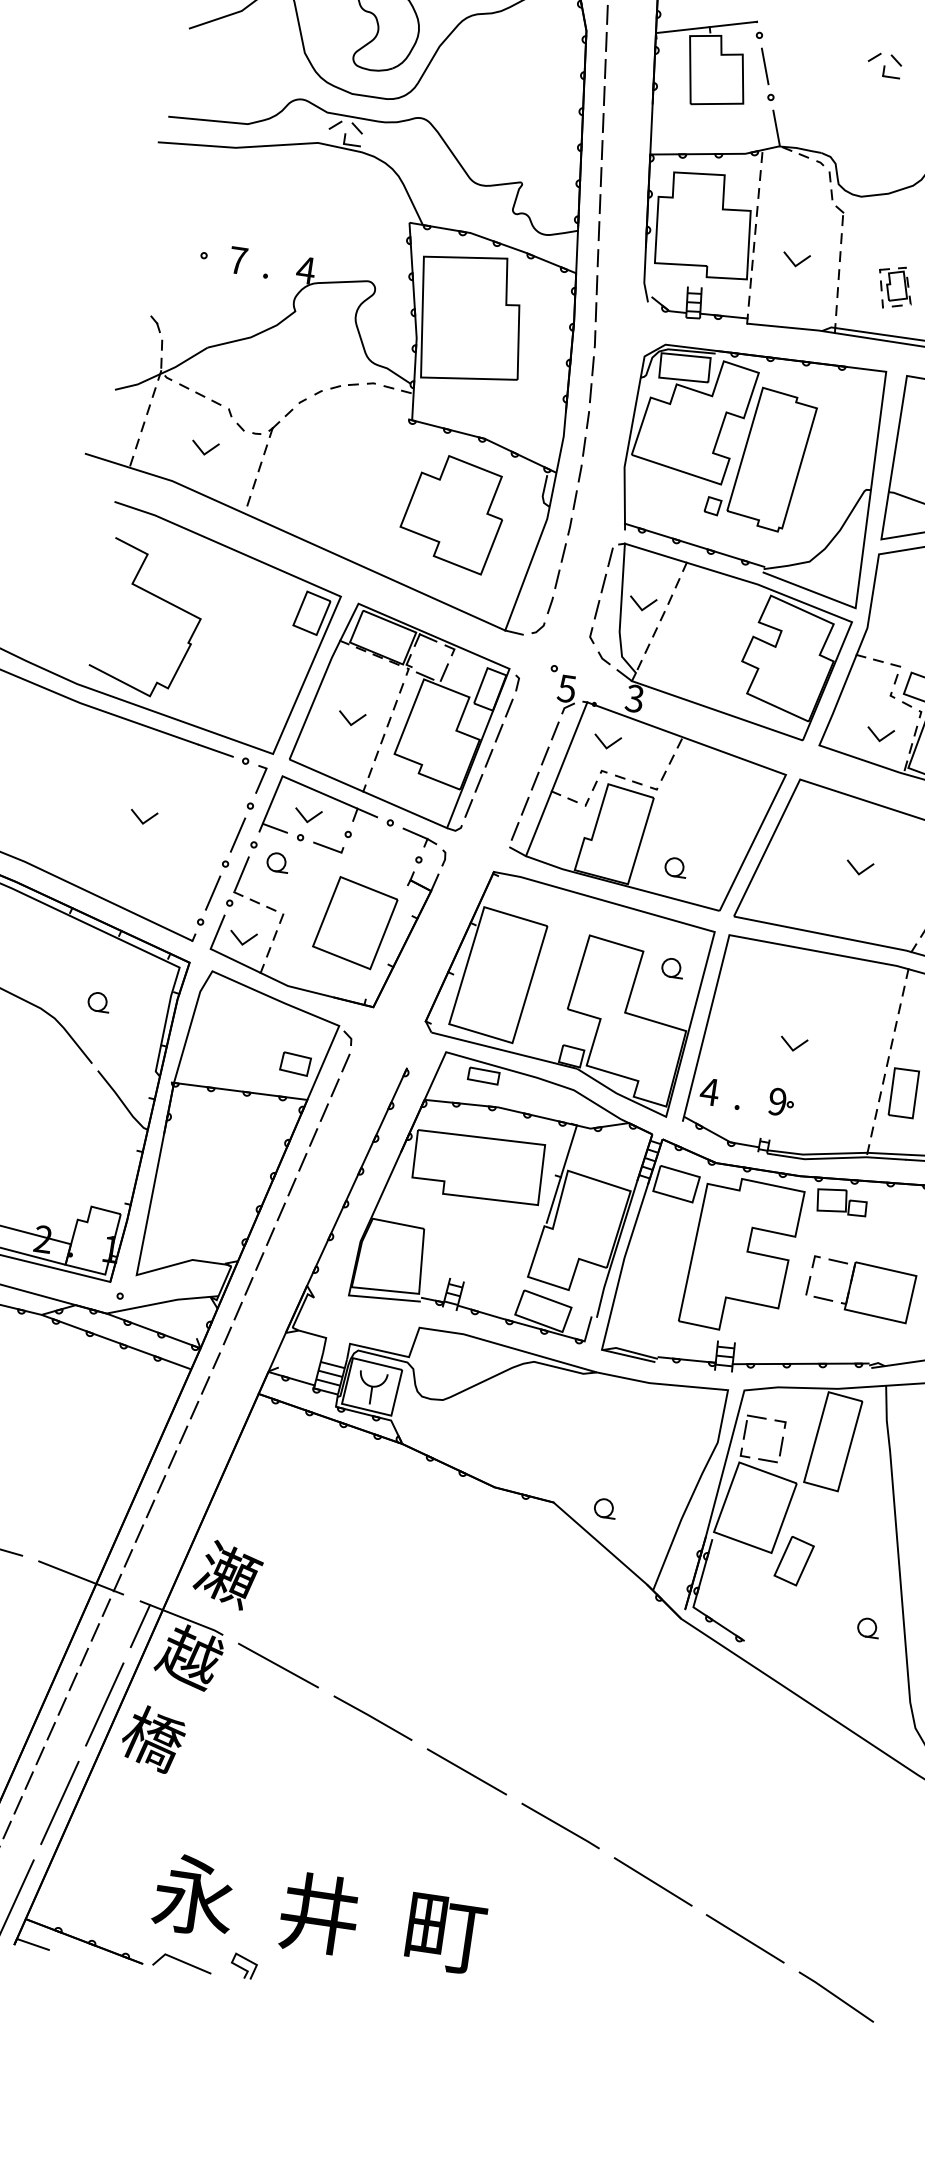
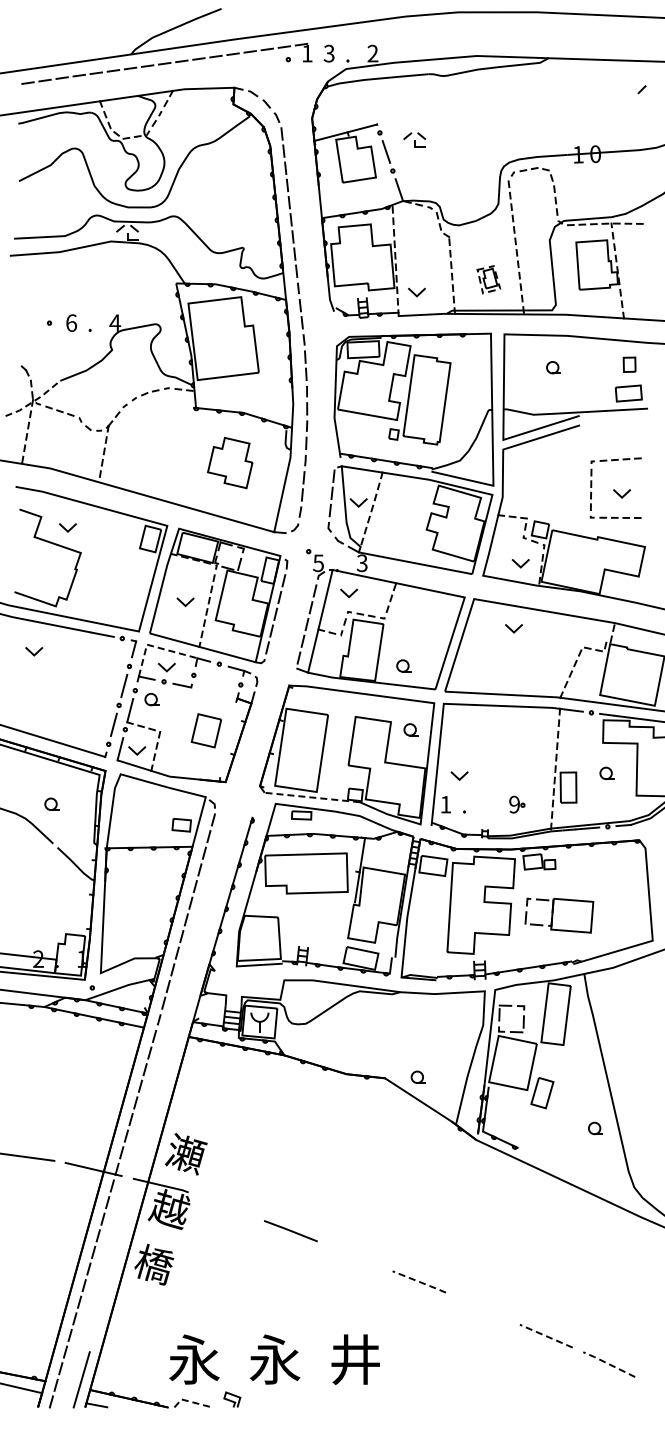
part: (884, 64) -> (414, 139), moved
text: (238, 259) -> (71, 322), 7 -> 6
line: (793, 261) -> (415, 293), moved
line: (164, 372) -> (35, 400), solid -> dashed
line: (204, 450) -> (67, 529), moved
part: (451, 512) -> (229, 462), size x0.7
line: (296, 782) -> (156, 647), solid -> dashed
line: (145, 819) -> (35, 652), moved
line: (857, 869) -> (512, 629), moved
part: (355, 922) -> (206, 730), size x0.6
line: (790, 1044) -> (457, 776), moved
line: (504, 1050) -> (312, 797), solid -> dashed
text: (709, 1091) -> (445, 804), 4 -> 1
part: (782, 1102) -> (517, 804), moved
line: (140, 1626) -> (135, 1194), removed
line: (278, 1665) -> (226, 1206), removed
line: (105, 1703) -> (120, 1246), removed
line: (465, 1771) -> (354, 1256), removed
line: (59, 1802) -> (100, 1313), removed
line: (560, 1826) -> (419, 1282), solid -> dashed
line: (652, 1881) -> (482, 1308), removed
text: (318, 1913) -> (274, 1359), 井 -> 永
text: (445, 1932) -> (356, 1359), 町 -> 井
line: (745, 1939) -> (546, 1336), solid -> dashed
line: (180, 1959) -> (191, 1401), solid -> dashed
line: (835, 1996) -> (608, 1364), solid -> dashed

